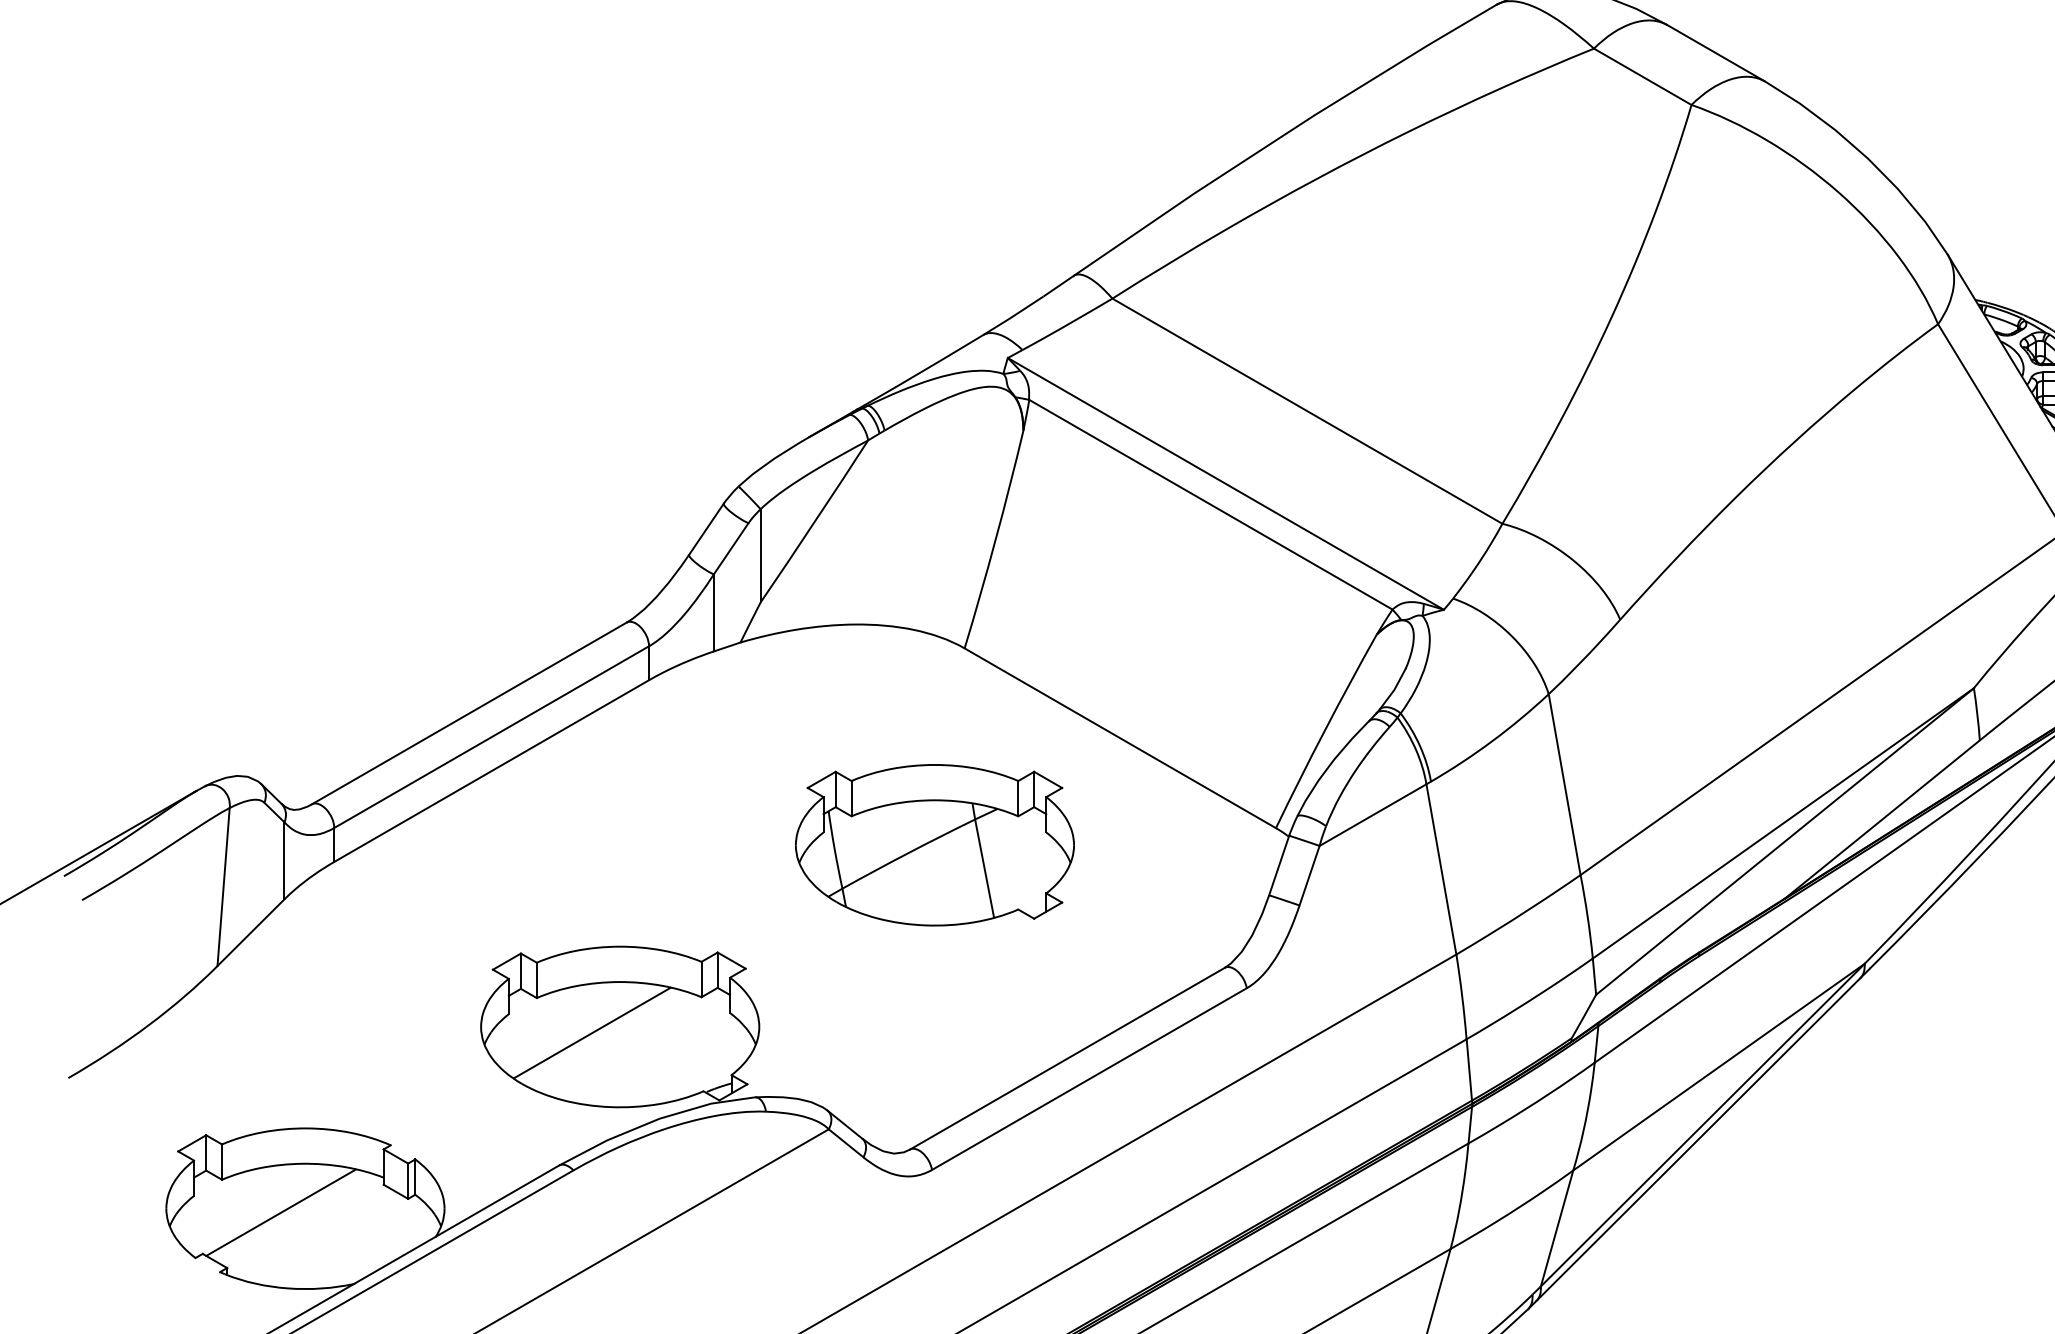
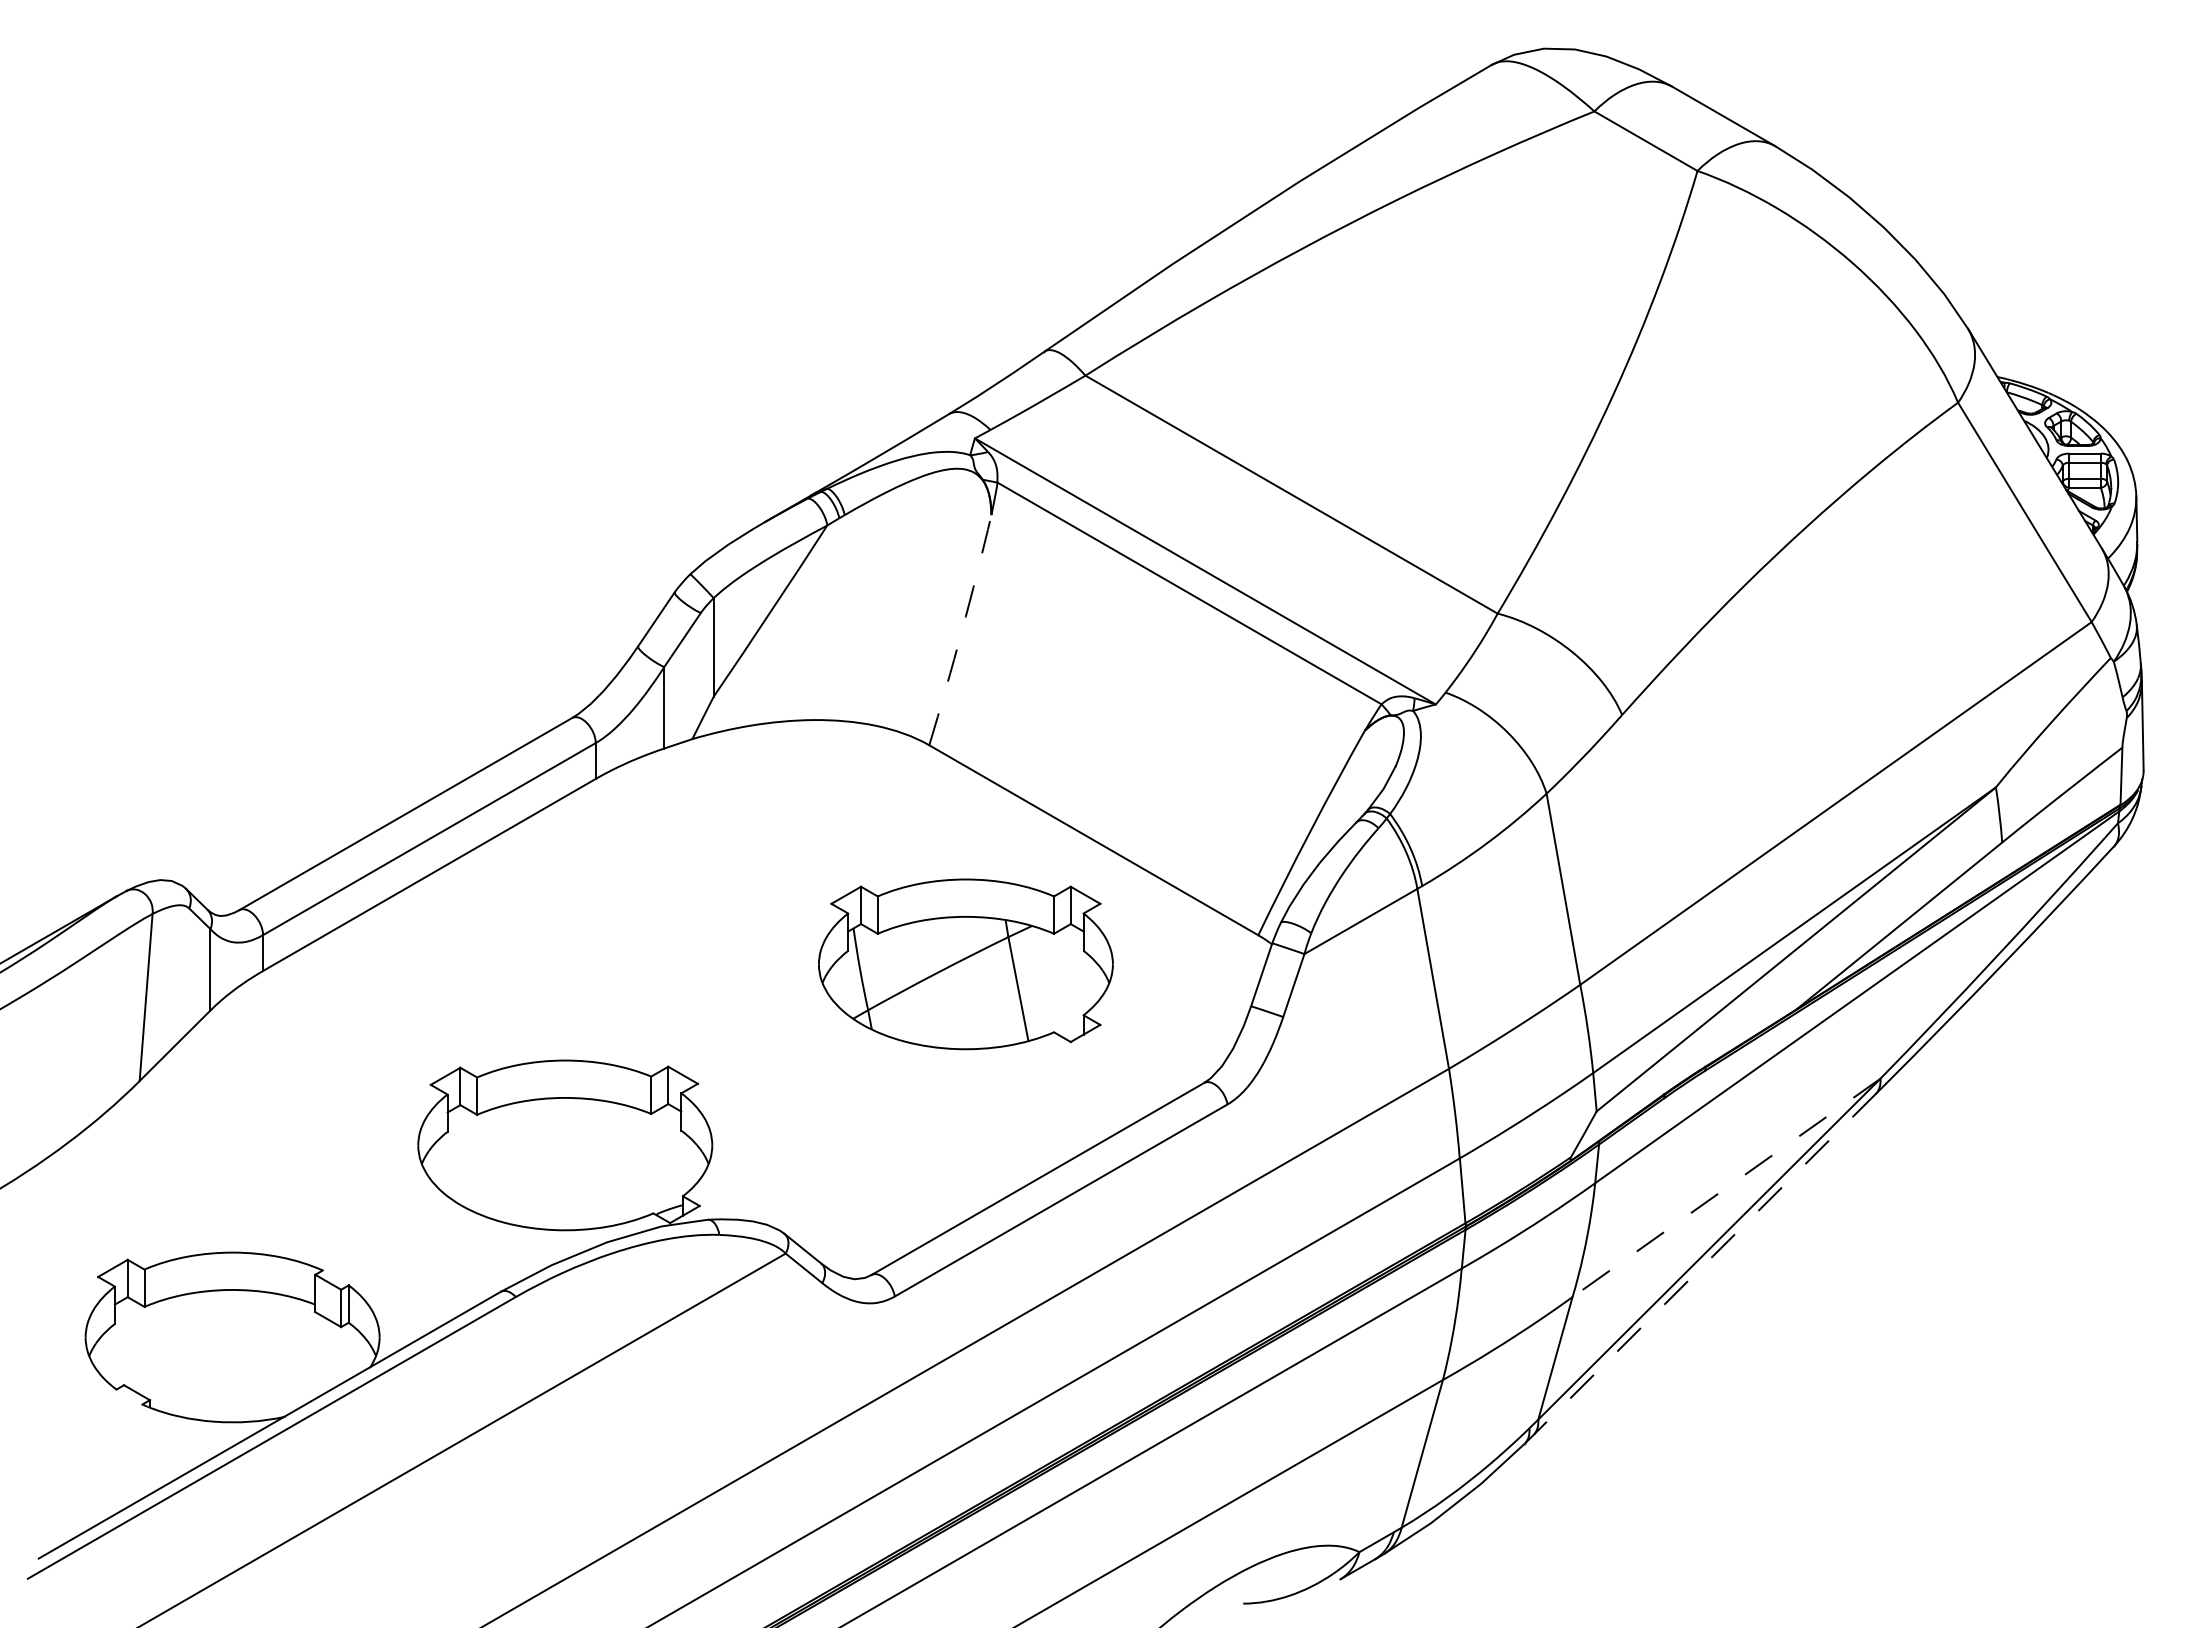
arc: (996, 539) -> (962, 630), solid -> dashed
part: (934, 845) -> (965, 964), moved
line: (592, 1032) -> (535, 1151), removed
line: (1718, 1066) -> (1726, 1187), solid -> dashed
line: (1698, 1139) -> (1704, 1264), solid -> dashed
line: (280, 1212) -> (206, 1341), removed

